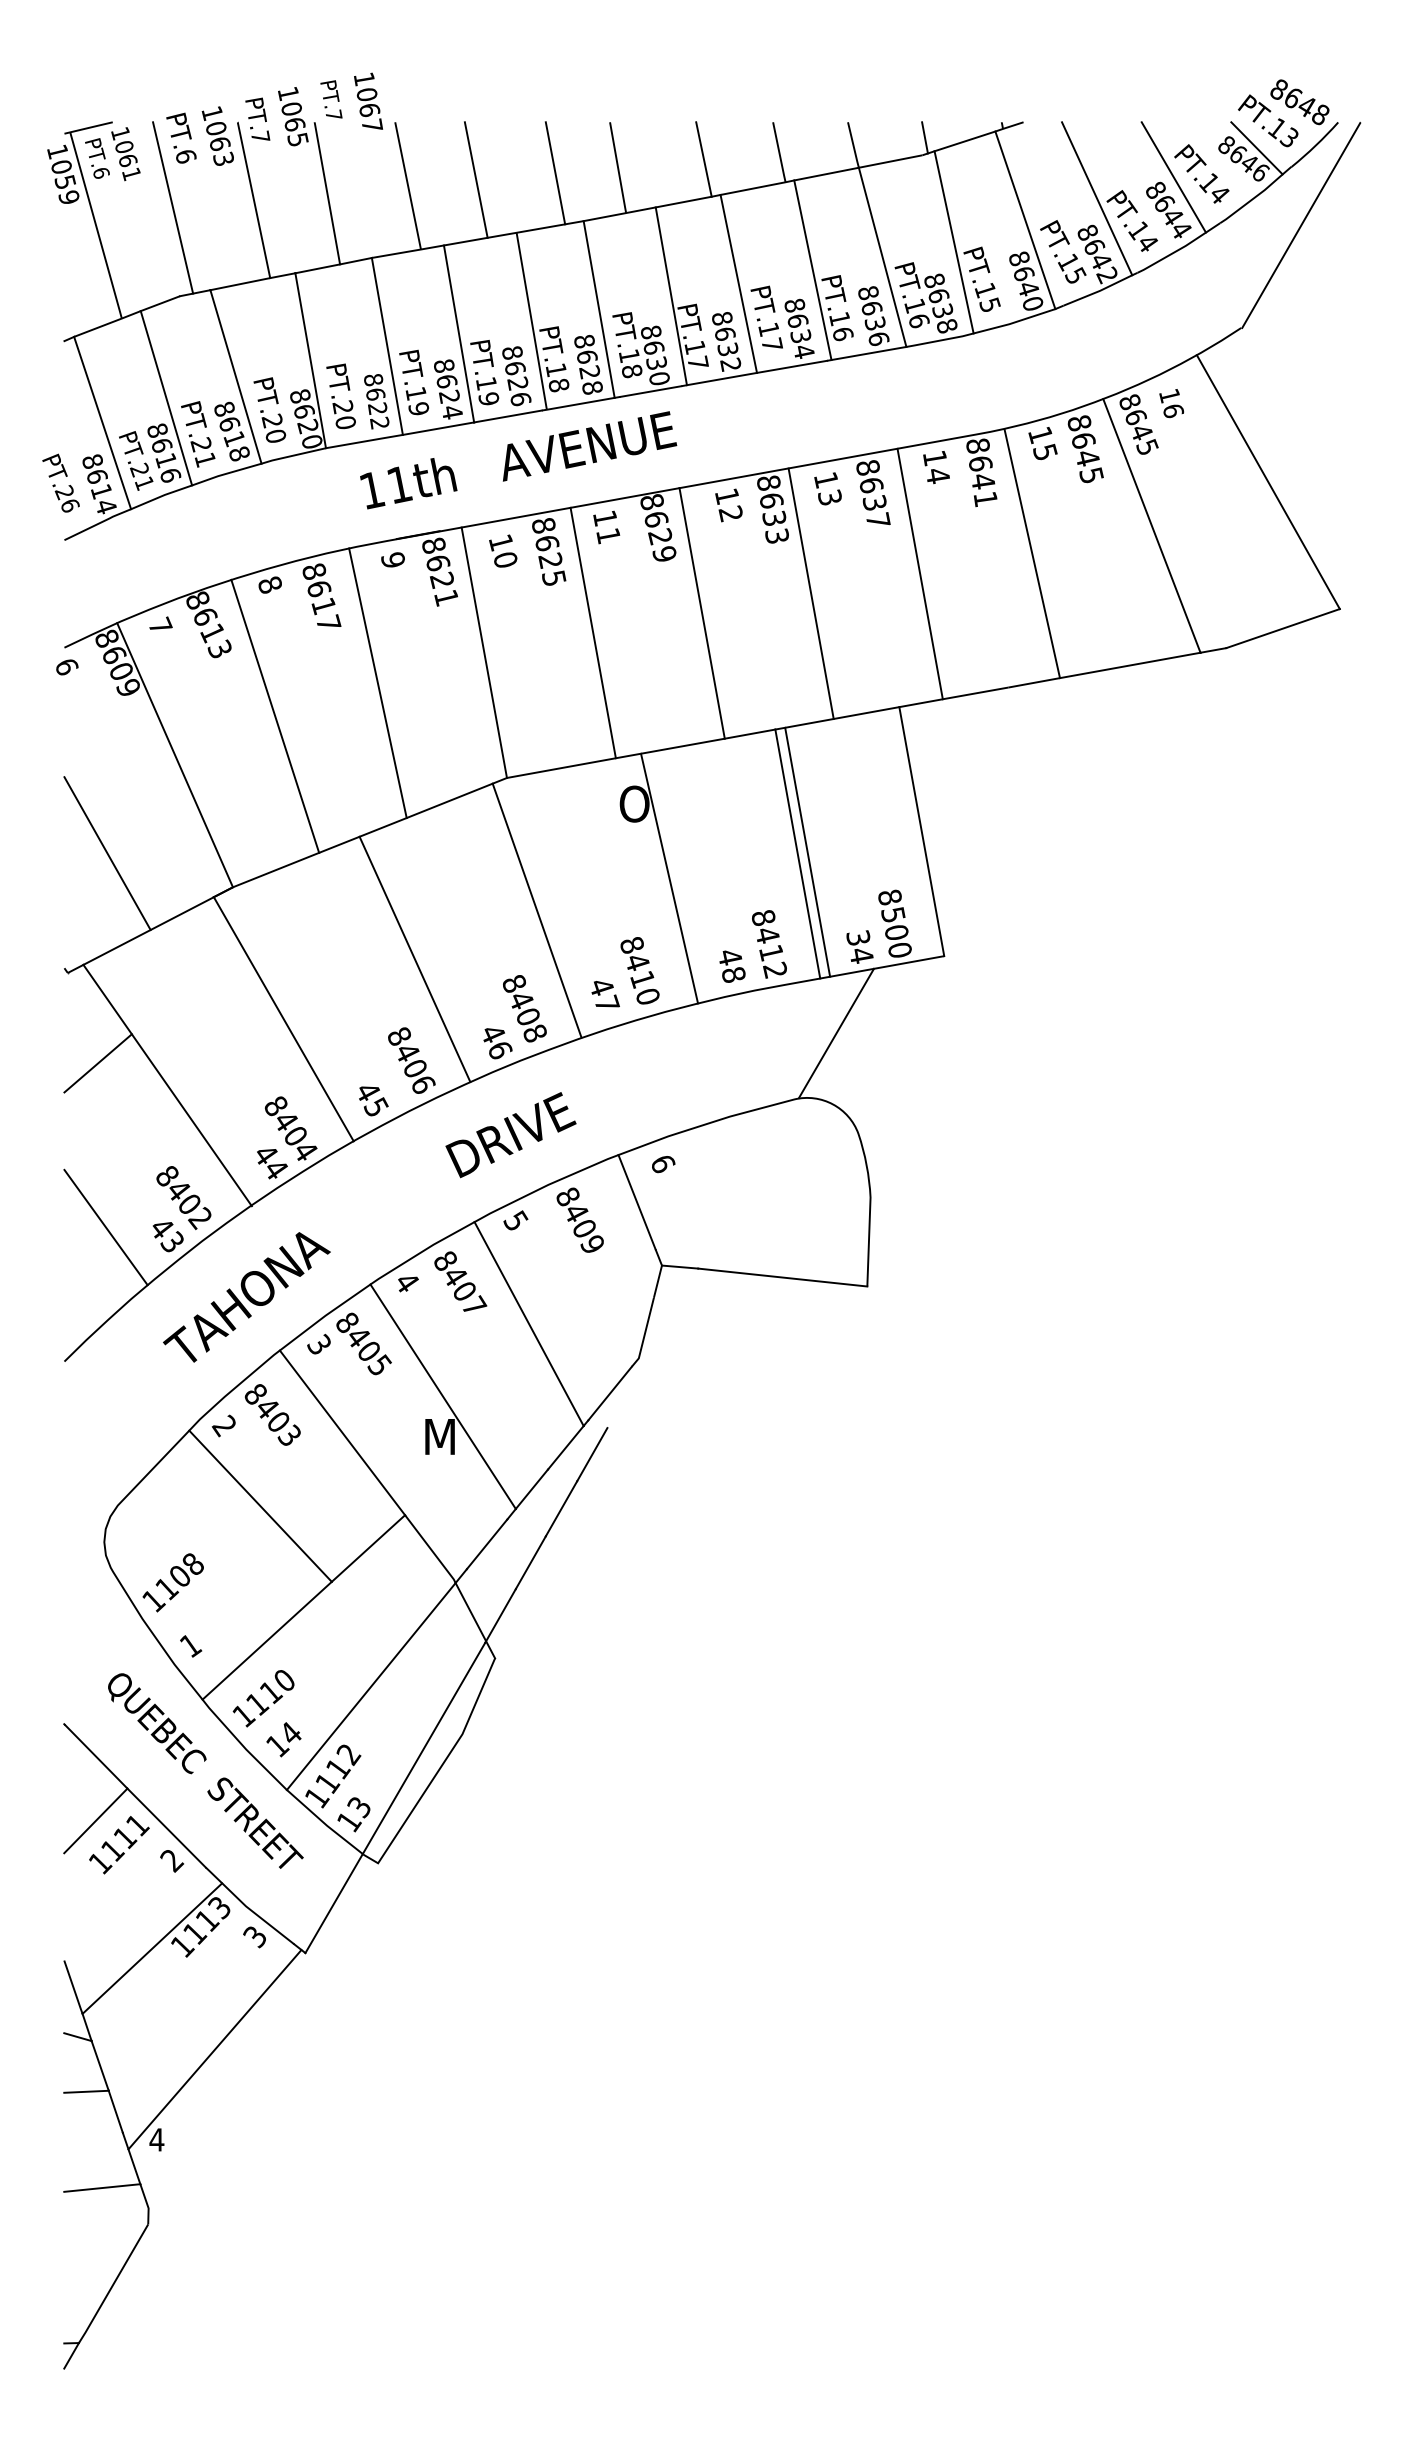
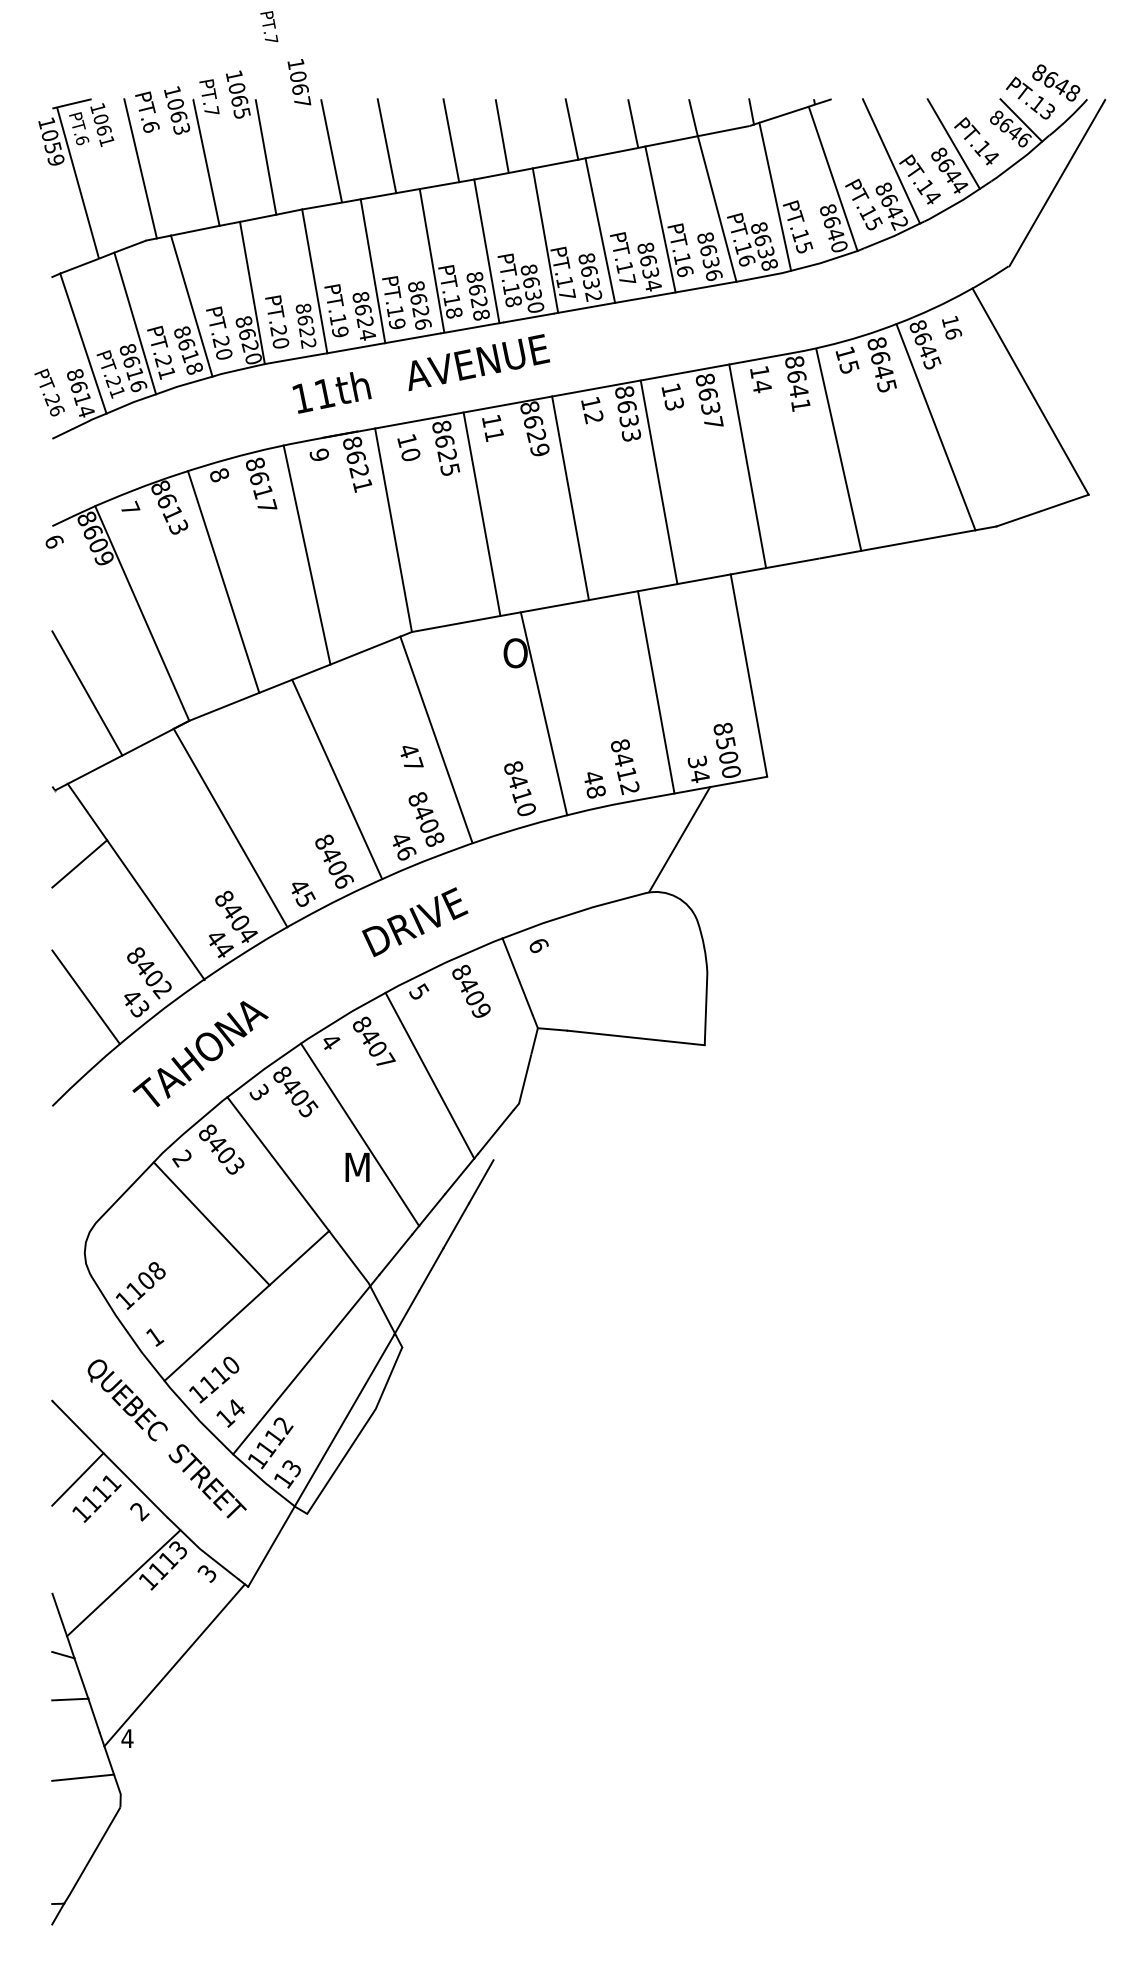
text: (331, 99) -> (269, 26), moved
line: (796, 853) -> (647, 693), removed
text: (604, 993) -> (411, 756), moved

